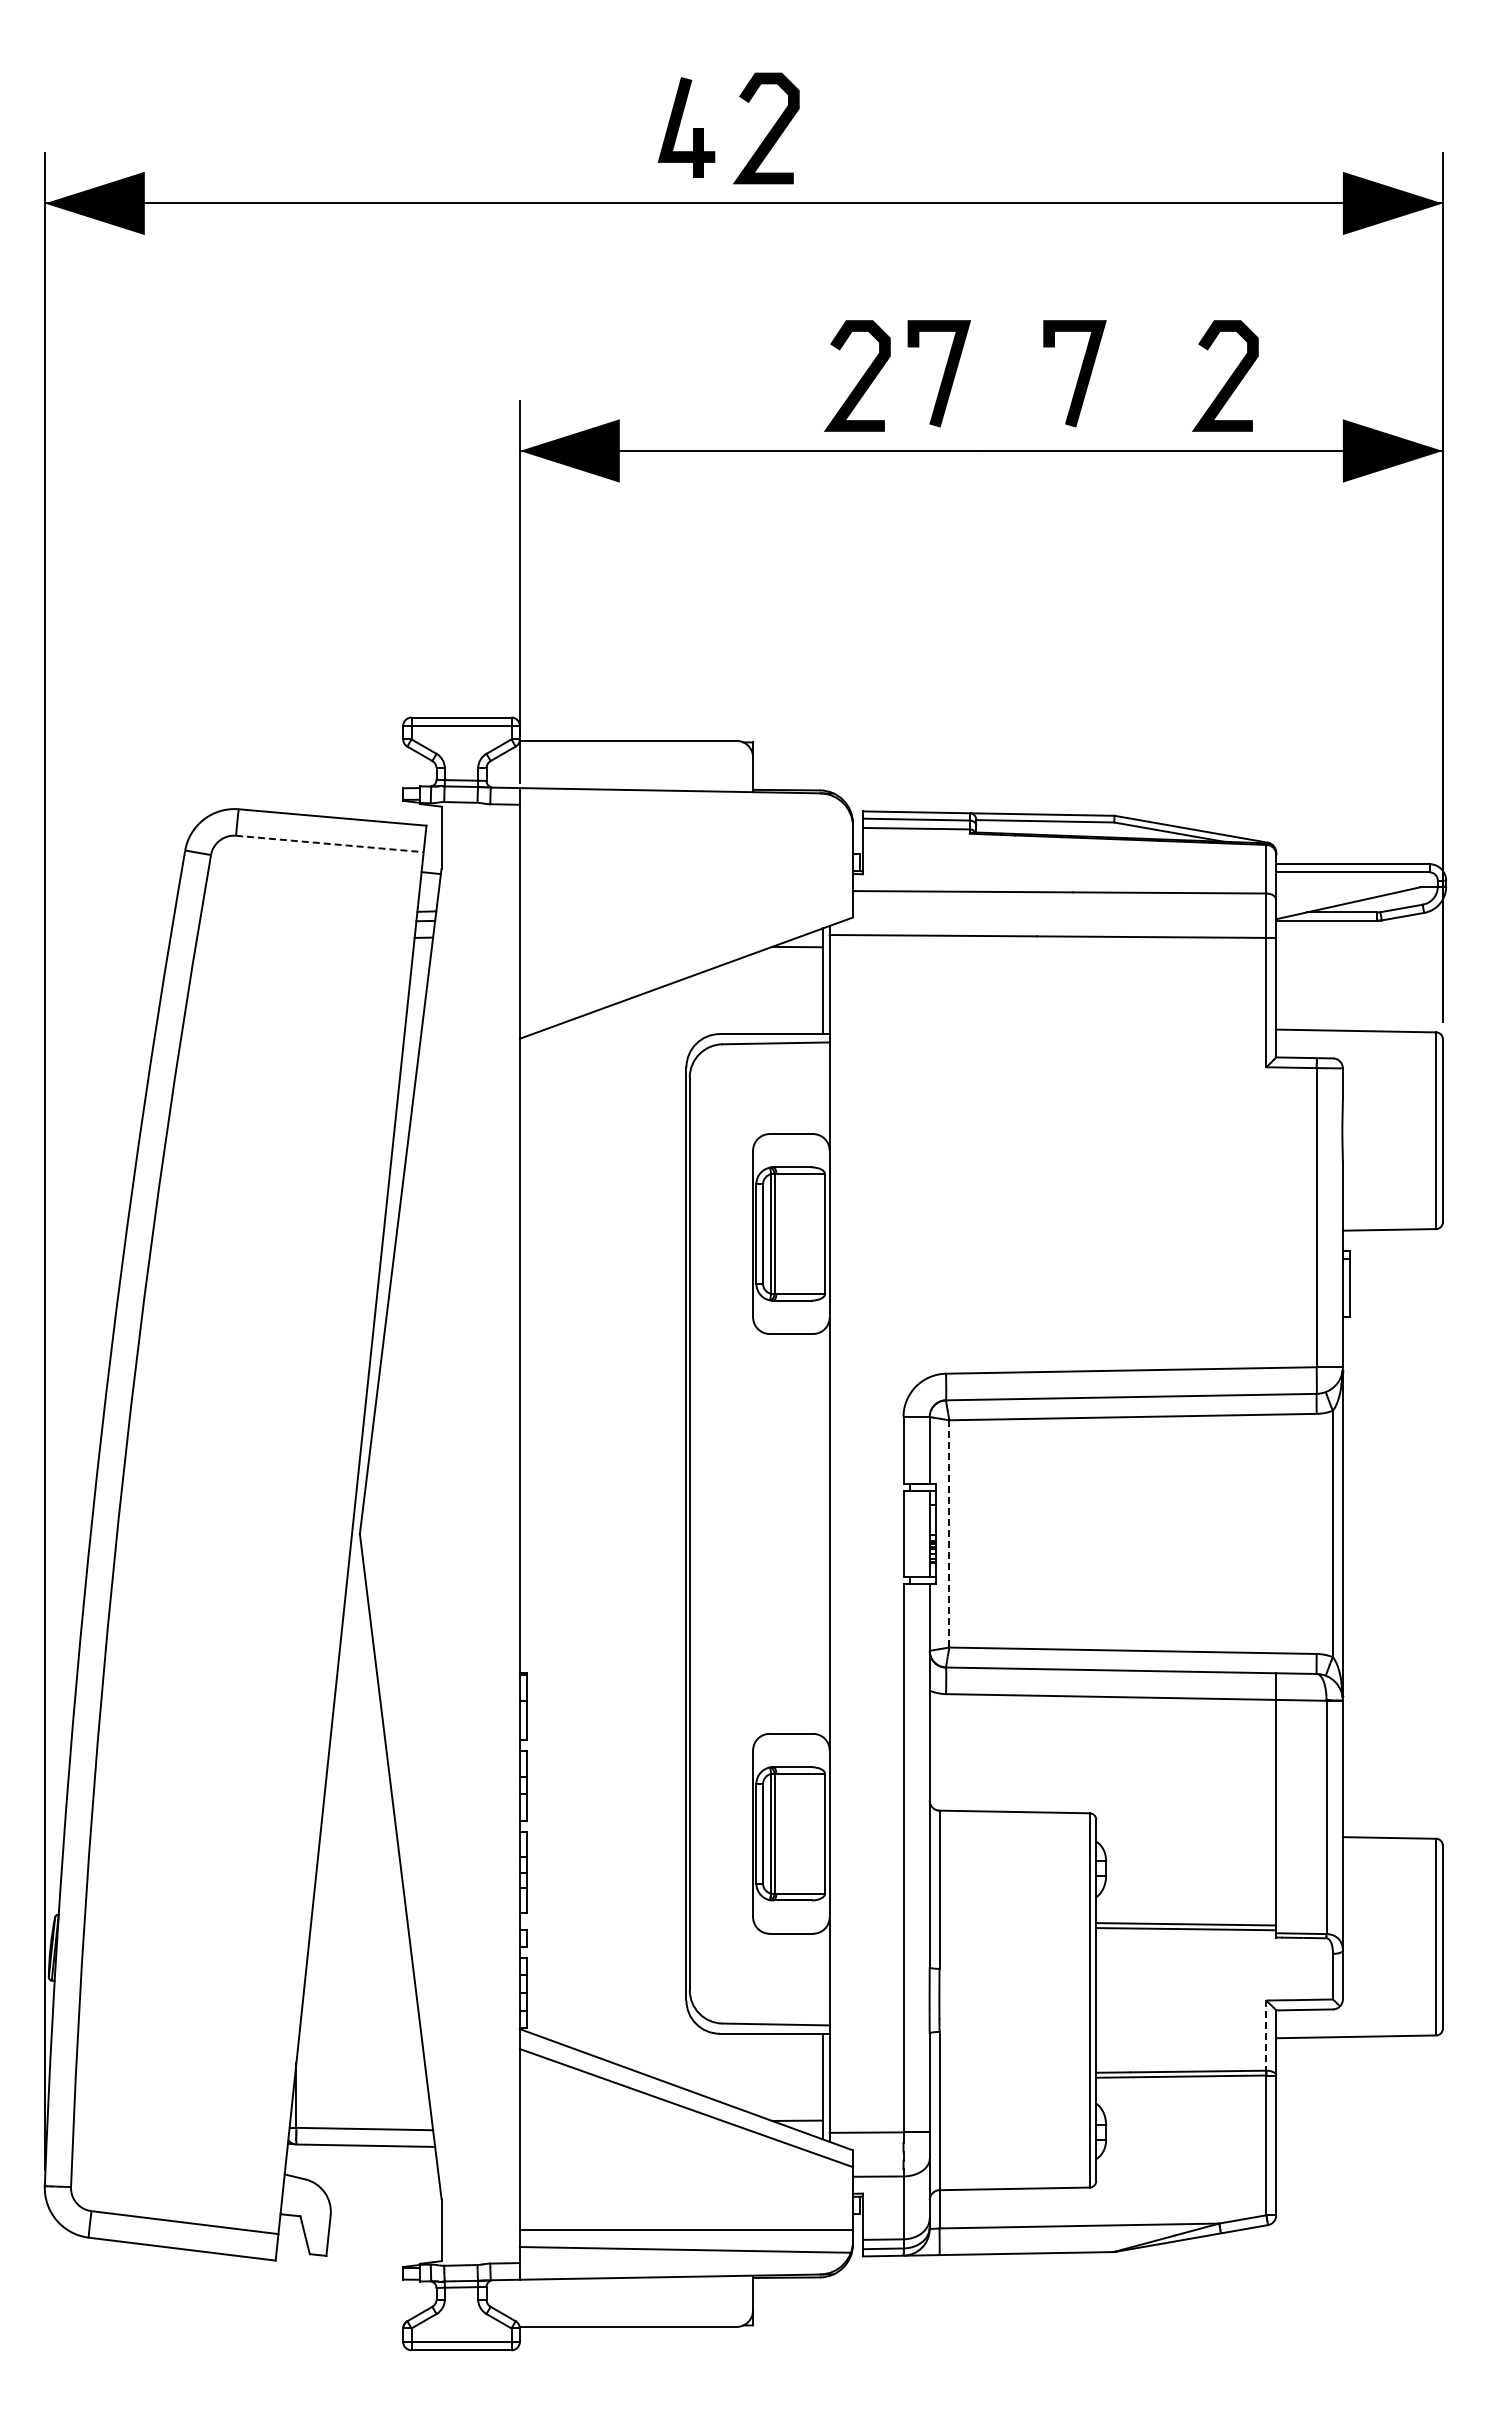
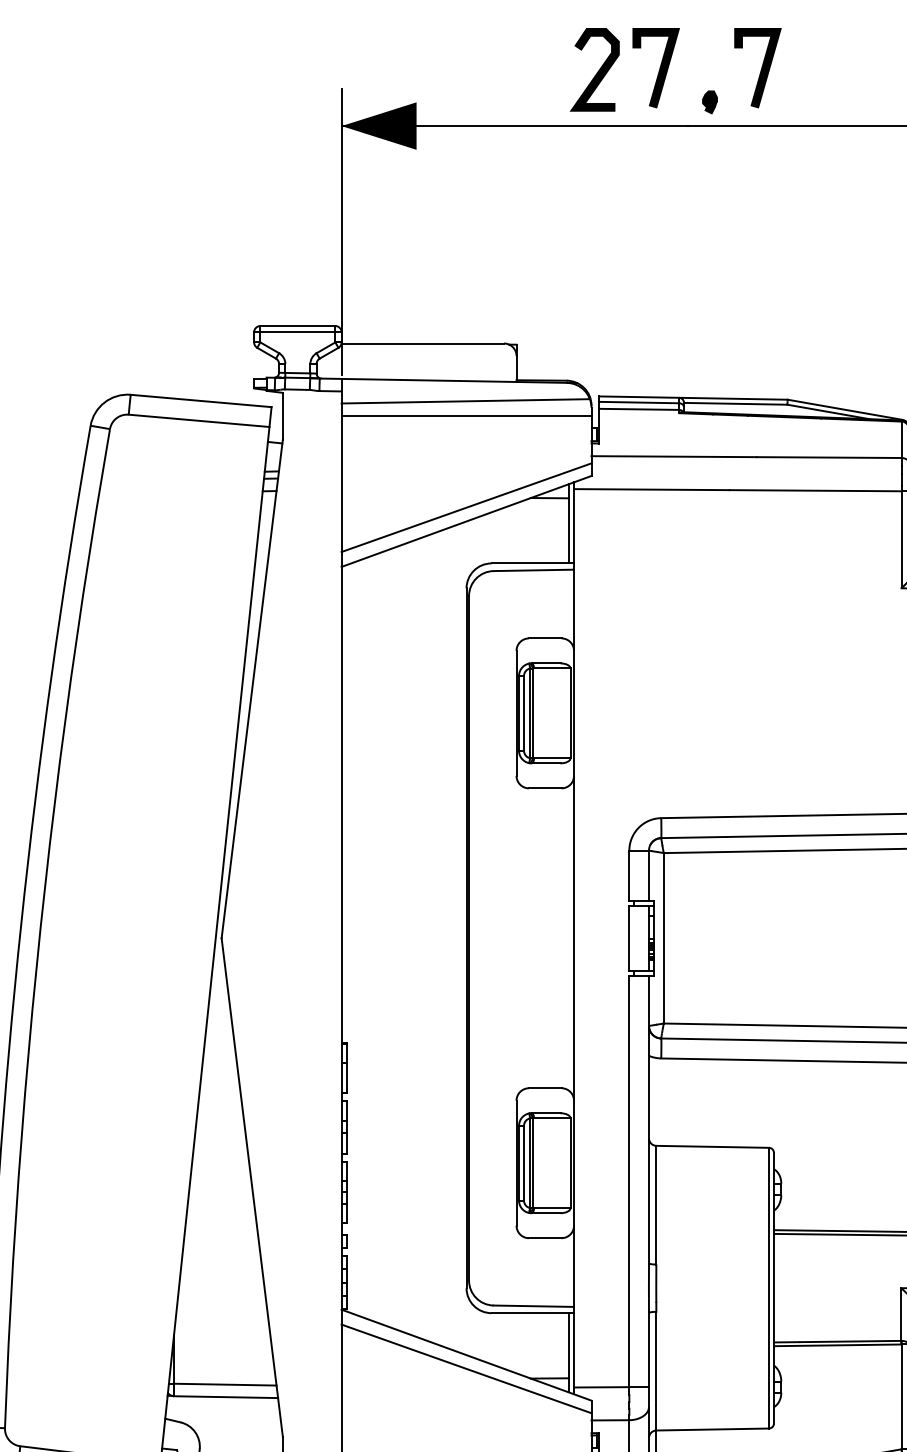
curve: (1229, 377) -> (873, 70), removed
part: (1010, 419) -> (709, 102), added
line: (684, 817) -> (465, 400), added
line: (686, 837) -> (466, 415), added
line: (330, 844) -> (199, 421), dashed -> solid
line: (686, 959) -> (466, 507), added
line: (949, 1533) -> (663, 937), dashed -> solid
line: (1266, 2036) -> (901, 1315), dashed -> solid

